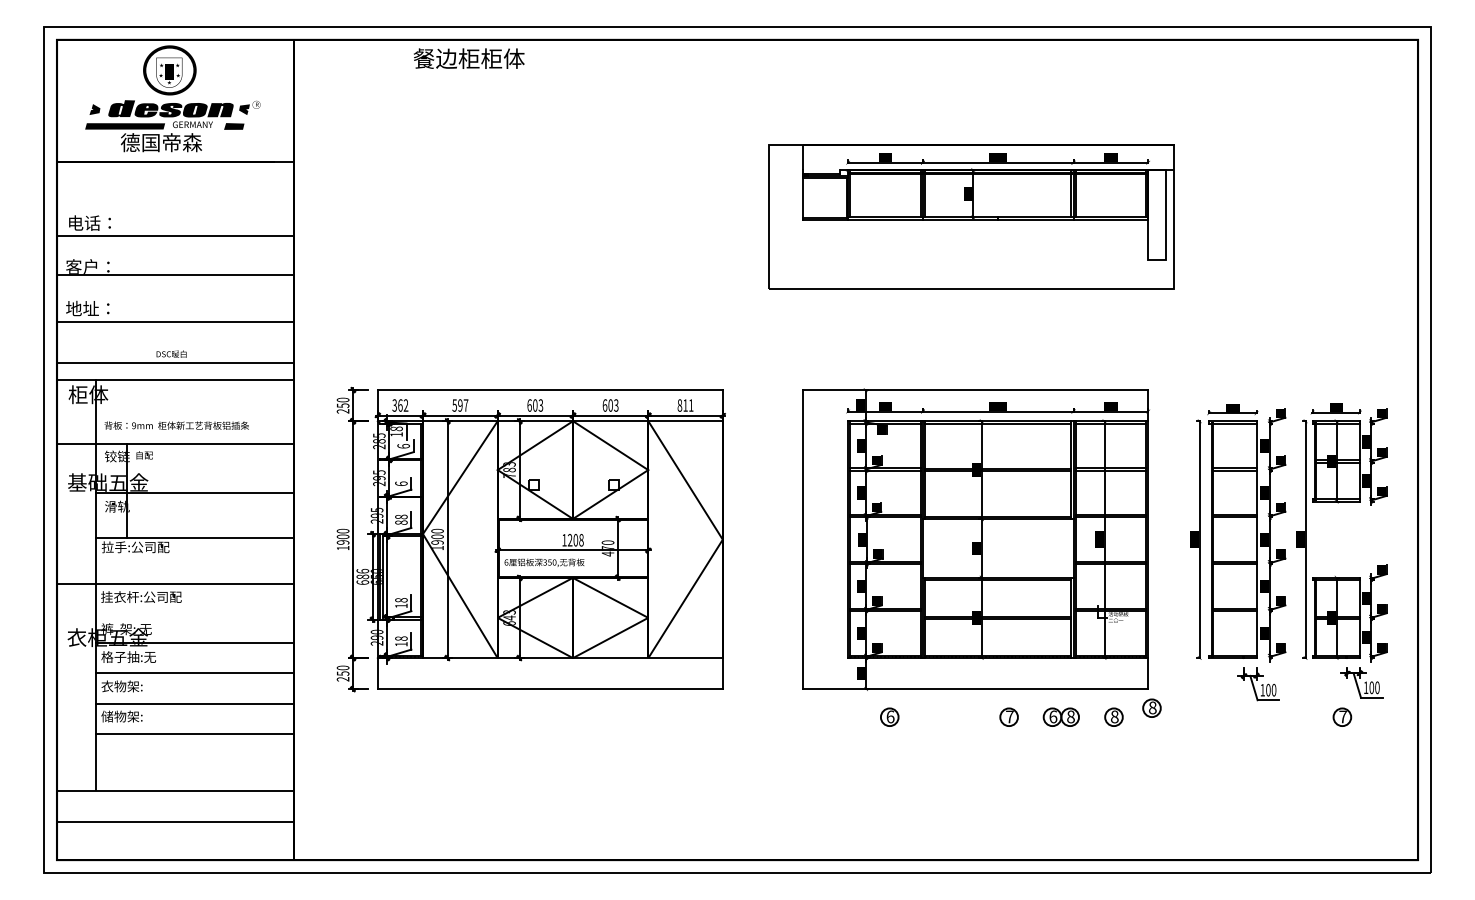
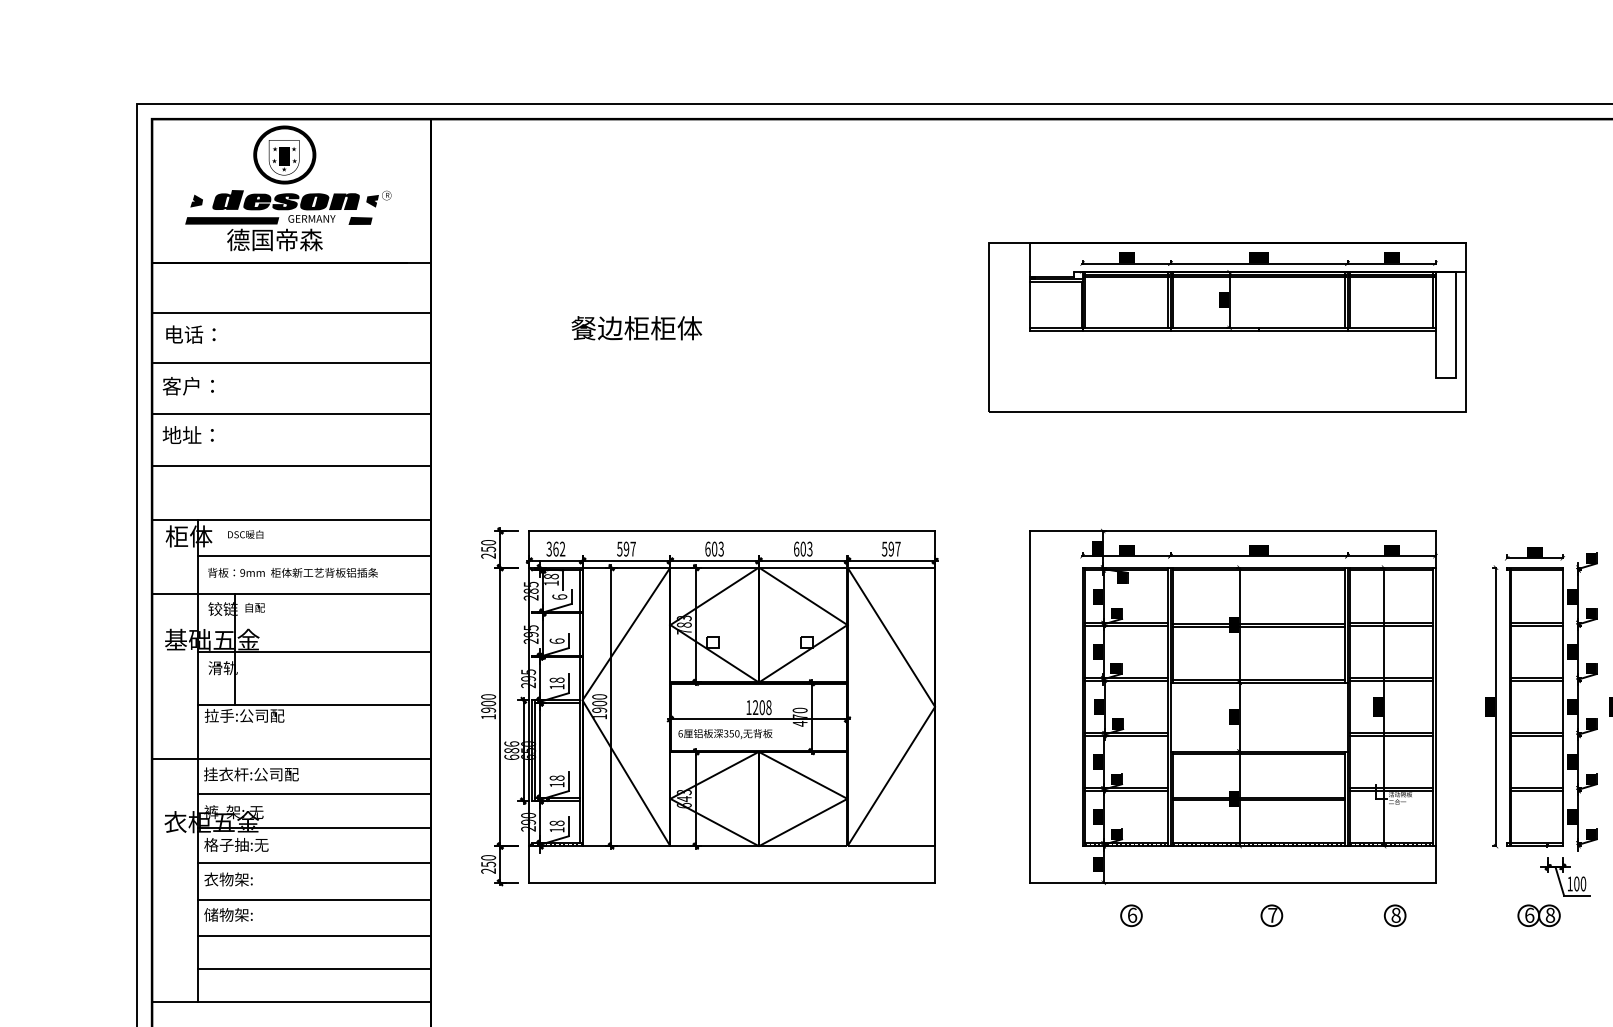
text: (469, 58) -> (637, 327), moved
line: (175, 235) -> (291, 312), moved
line: (176, 275) -> (292, 363), moved
line: (175, 321) -> (291, 413), moved
text: (171, 353) -> (245, 533), moved
line: (175, 363) -> (291, 465), moved
text: (685, 405) -> (891, 549), 811 -> 597
line: (195, 410) -> (314, 554), added
text: (401, 522) -> (557, 686), 88 -> 18
line: (195, 613) -> (314, 793), added
part: (1151, 707) -> (1439, 904), removed
part: (1060, 716) -> (1538, 914), moved
line: (195, 762) -> (314, 968), added

